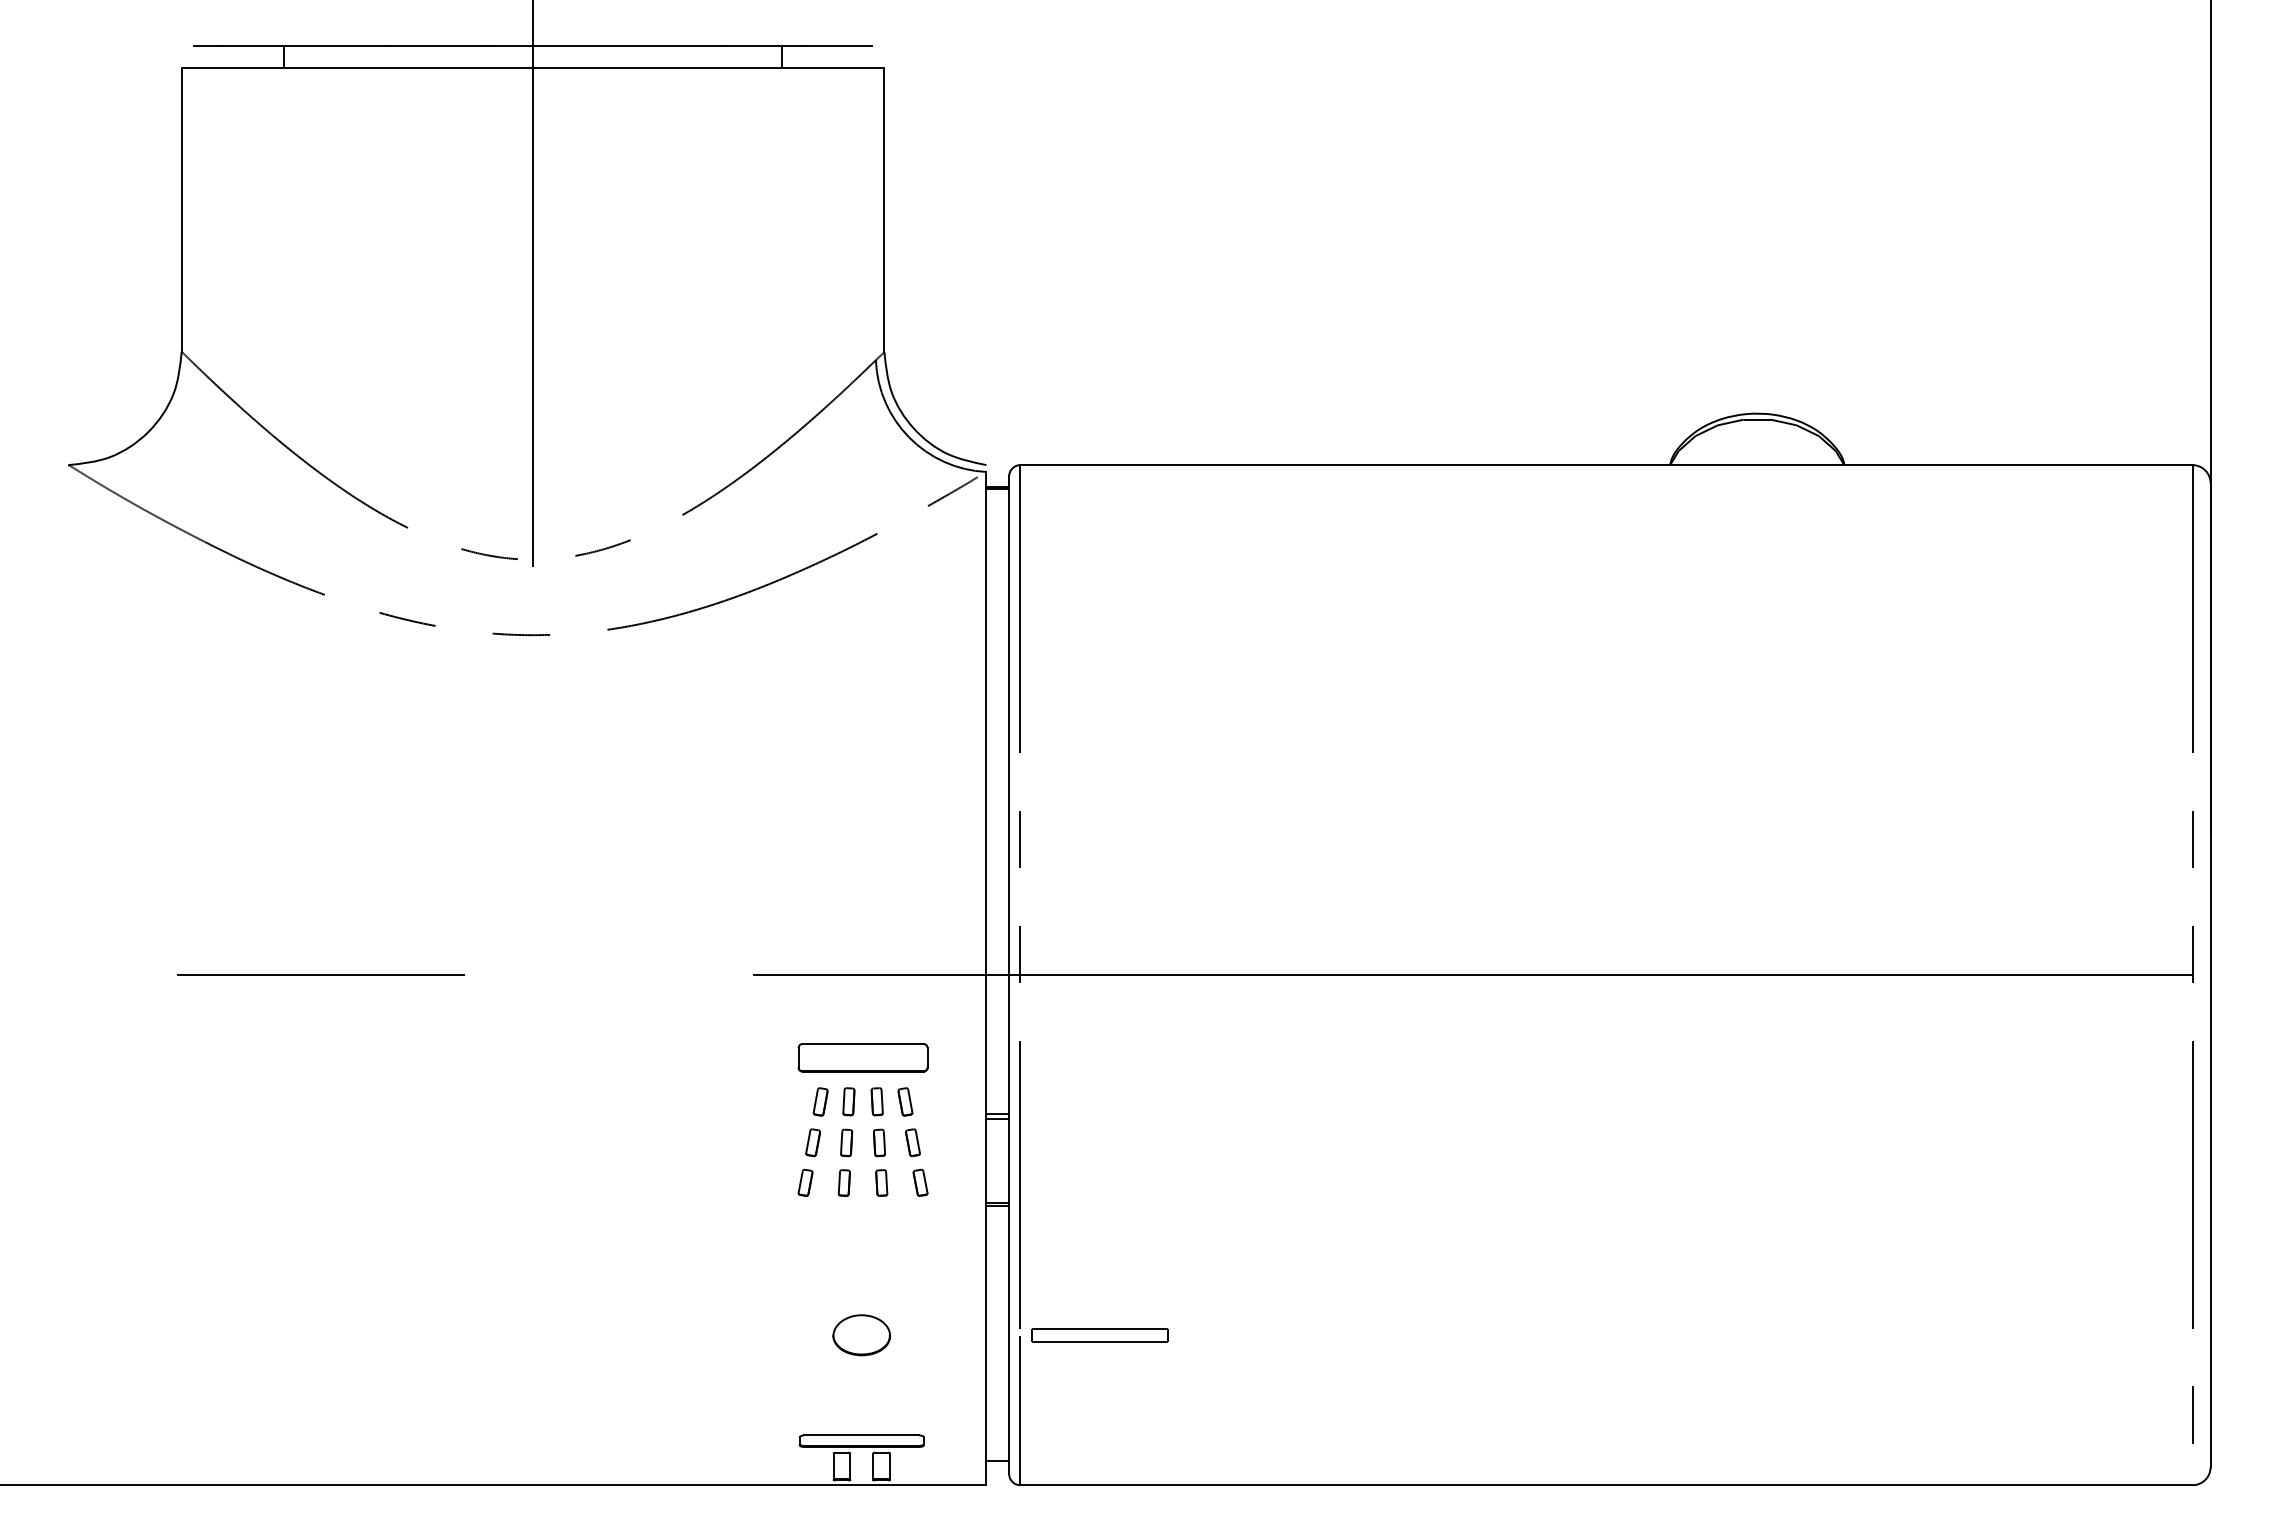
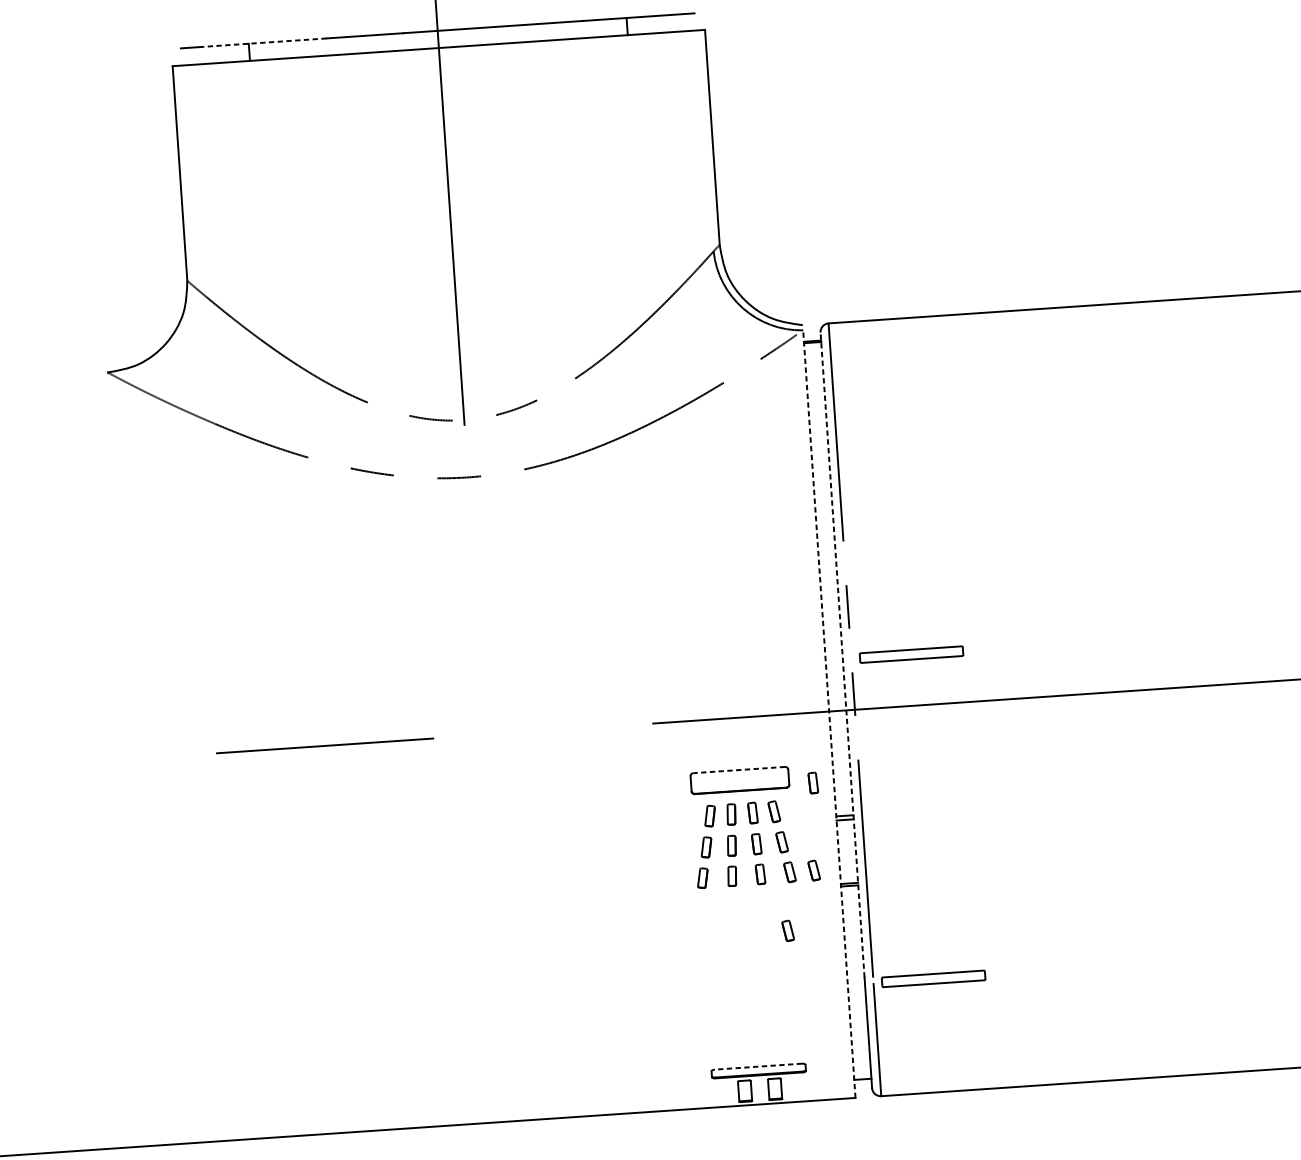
line: (302, 45) -> (263, 42), solid -> dashed
line: (1009, 902) -> (842, 655), solid -> dashed
part: (1099, 907) -> (911, 654), added
line: (986, 978) -> (829, 714), solid -> dashed
line: (863, 1044) -> (739, 770), solid -> dashed
part: (958, 1067) -> (812, 782), added
part: (952, 1182) -> (814, 870), added
part: (912, 1259) -> (787, 930), added
part: (861, 1335) -> (753, 990), removed
line: (861, 1435) -> (758, 1066), solid -> dashed

